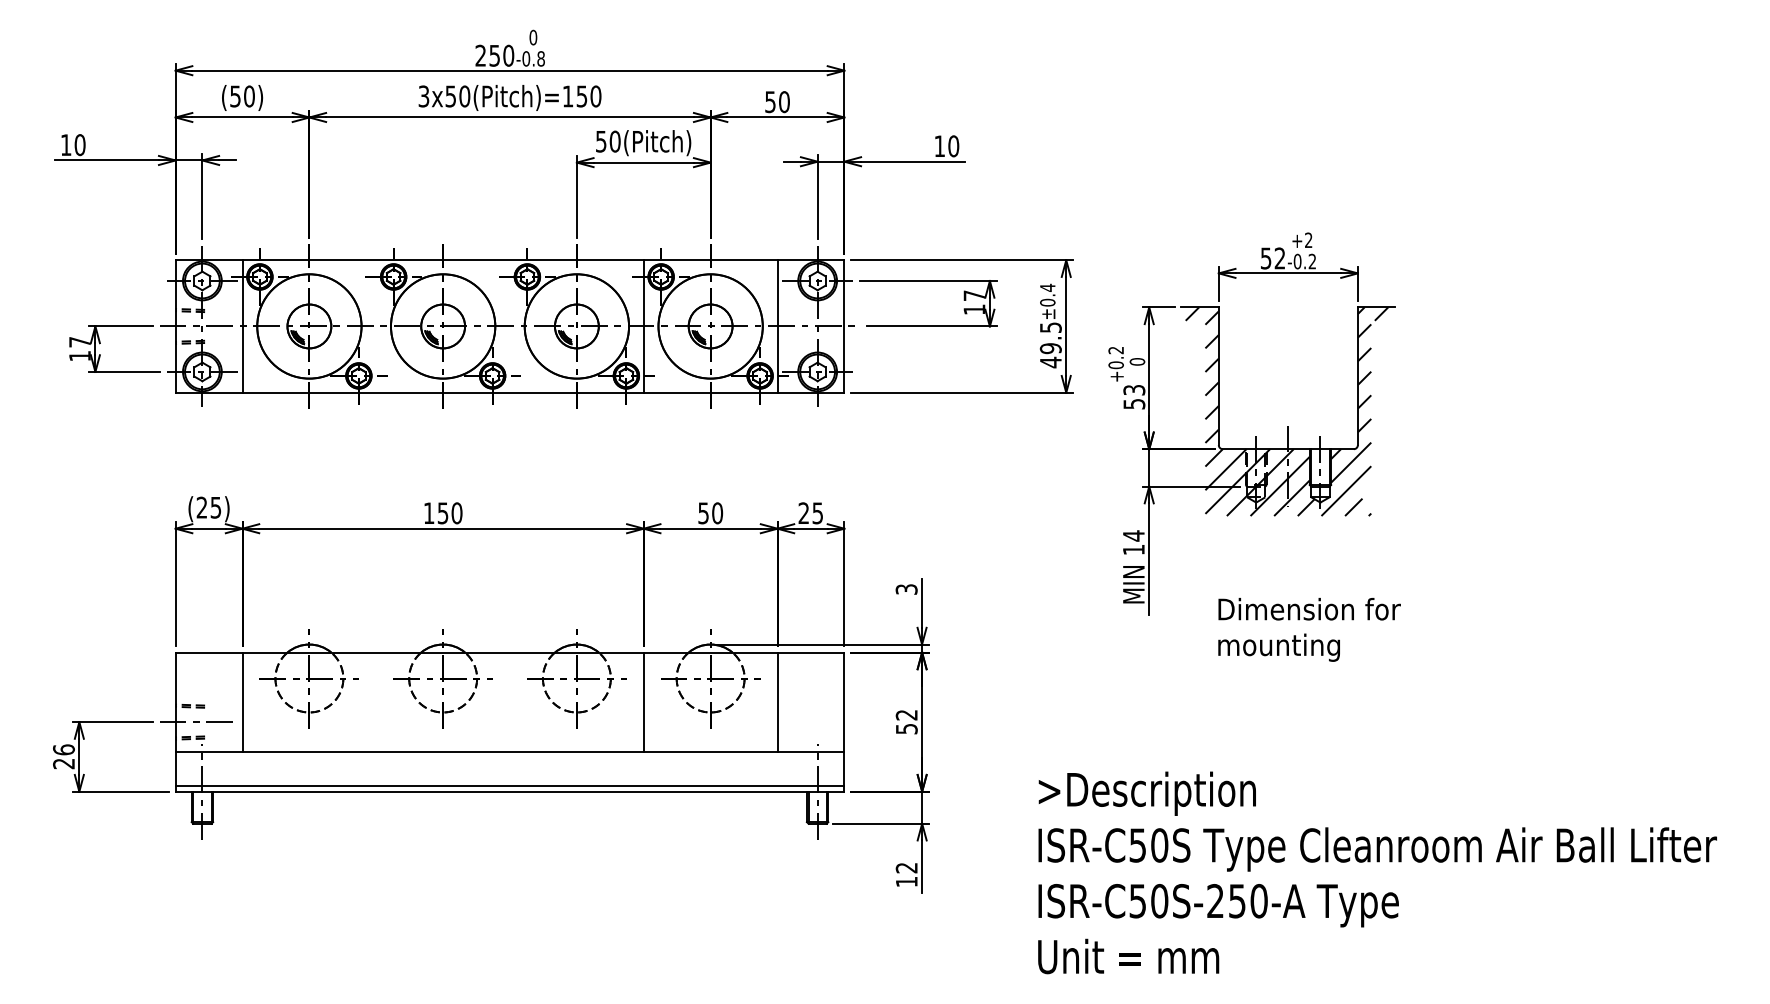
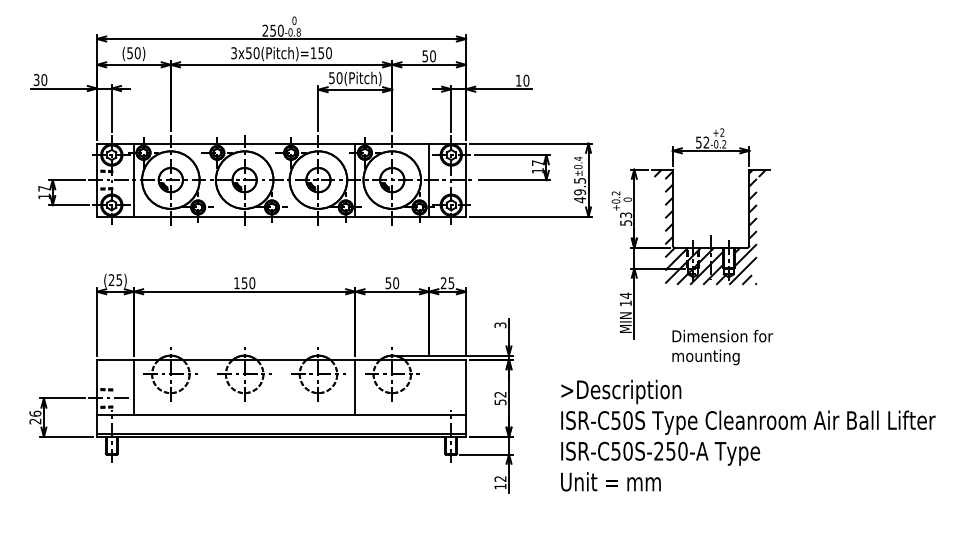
text: (65, 145) -> (36, 80), 10 -> 30
line: (778, 702) -> (429, 387), removed
text: (1377, 872) -> (748, 435), moved

